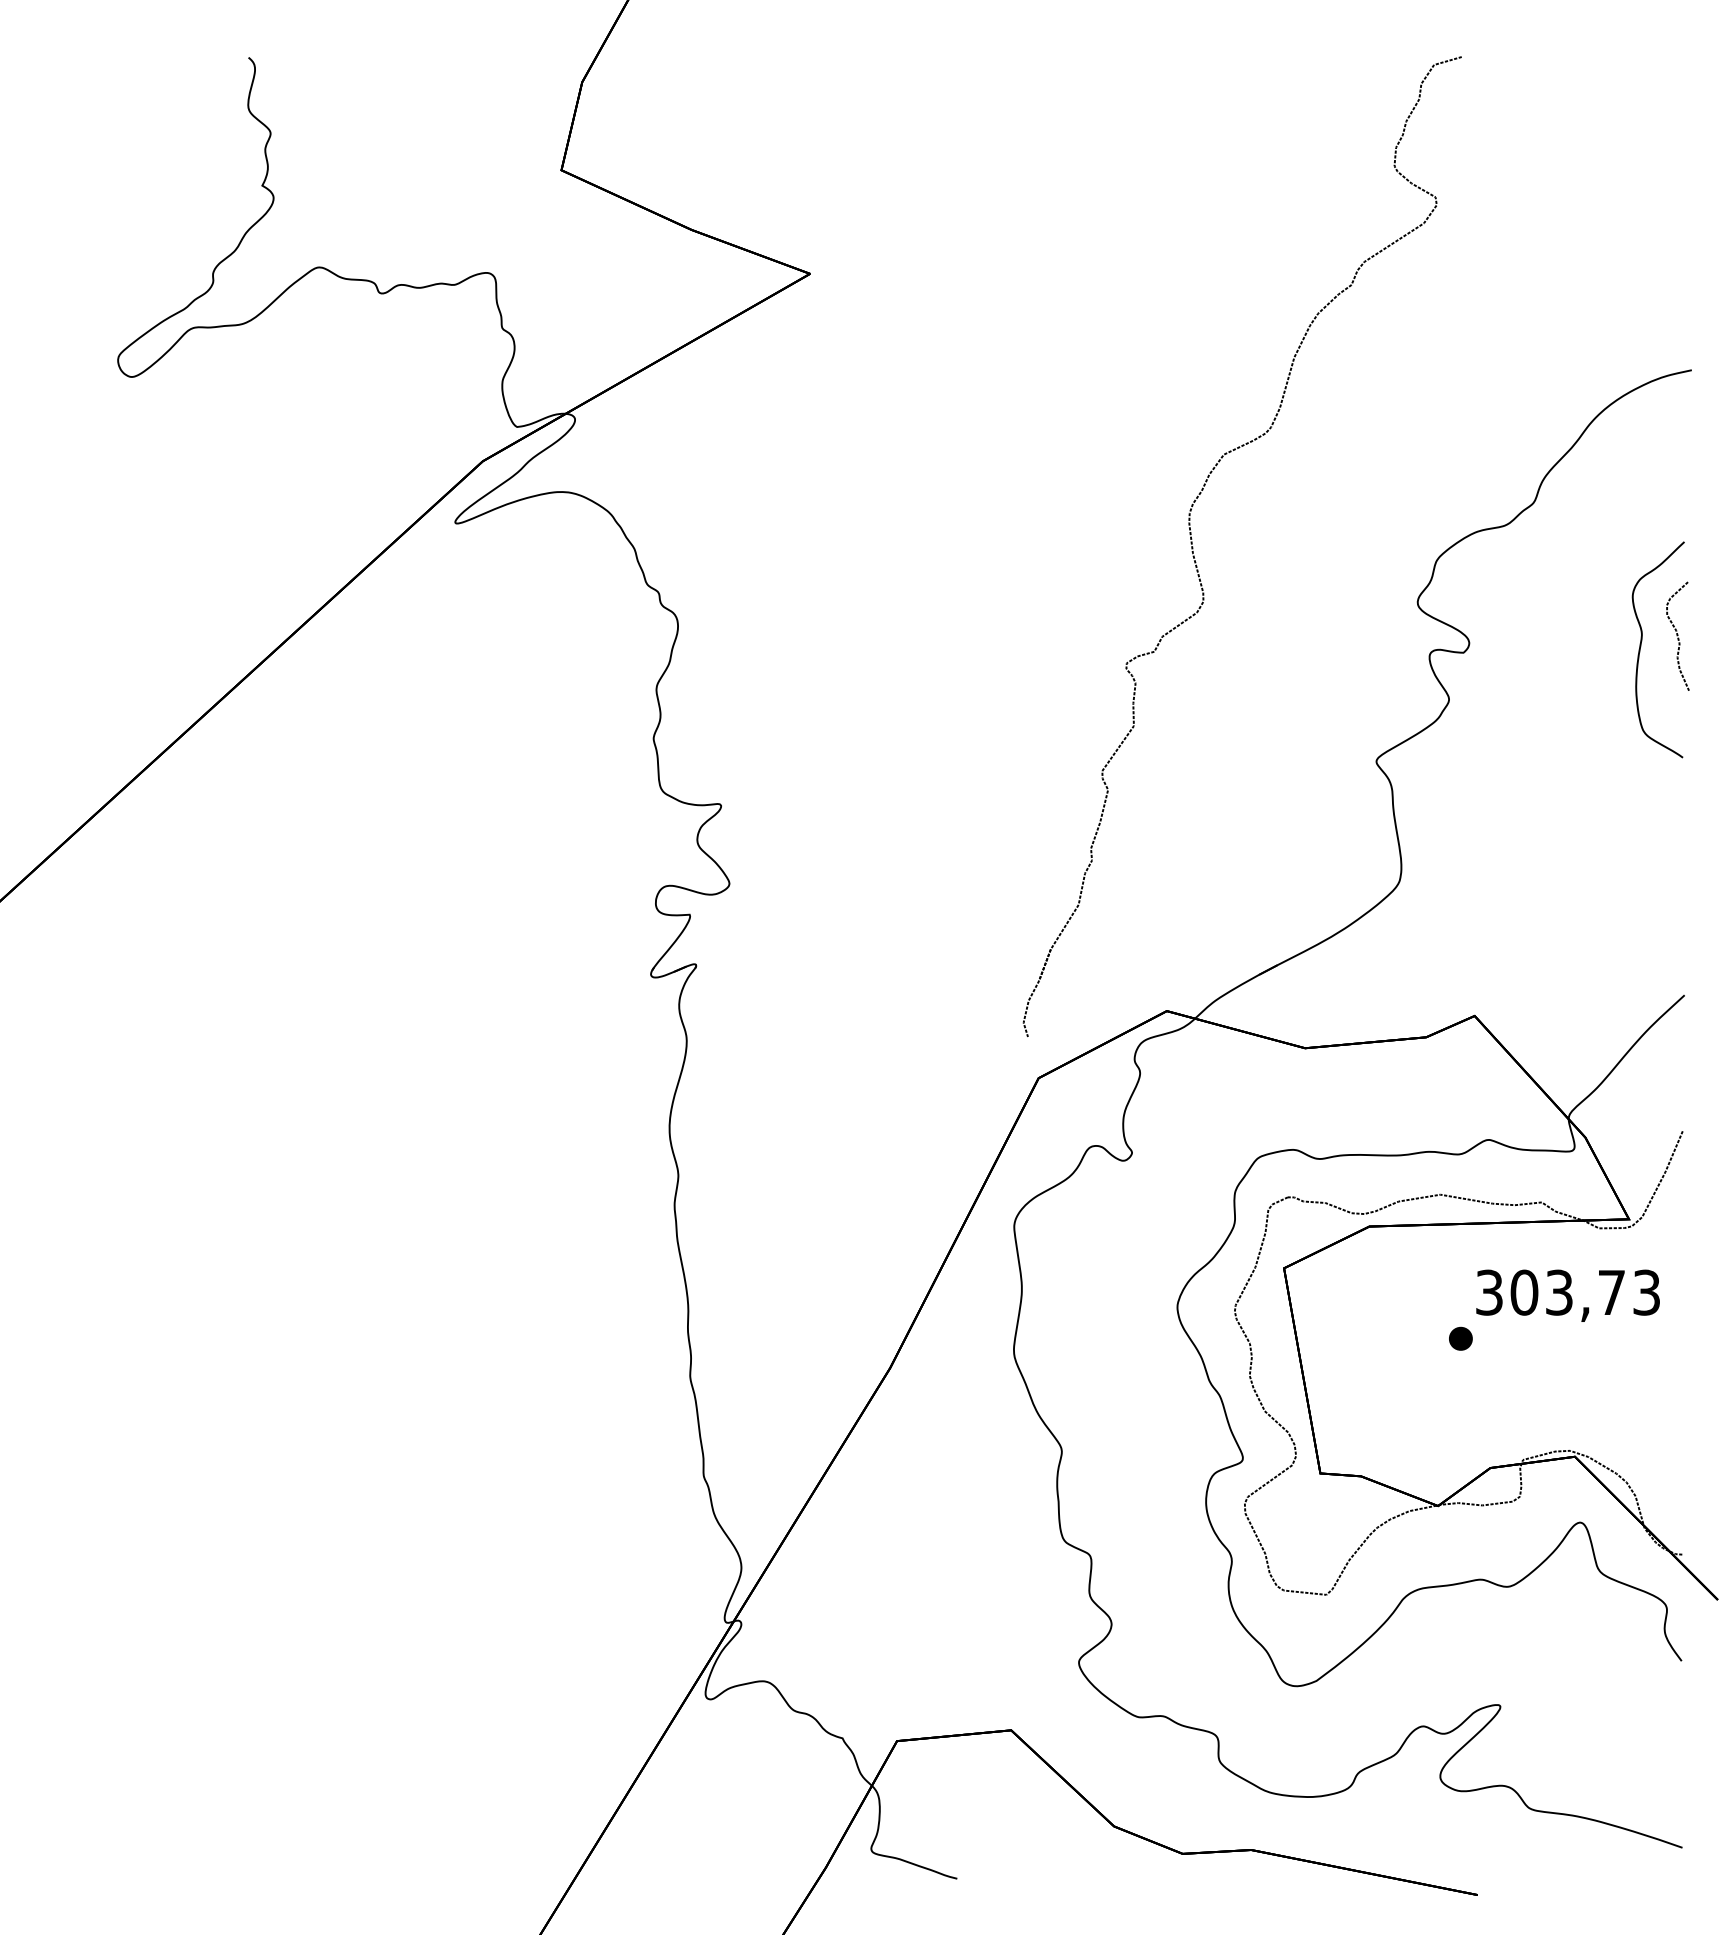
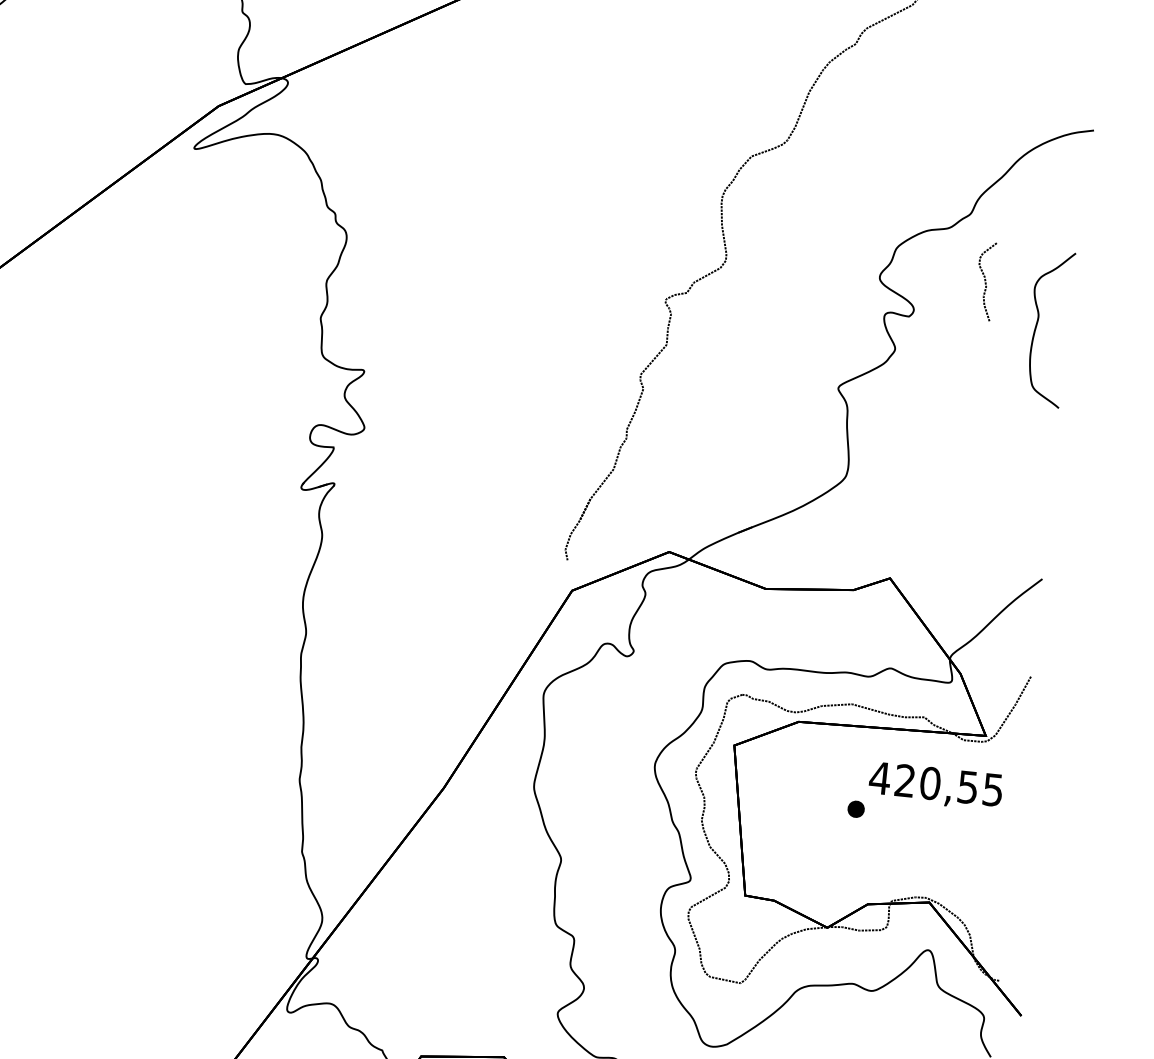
curve: (1677, 635) -> (985, 280), moved
text: (1566, 1292) -> (935, 783), 303,73 -> 420,55

